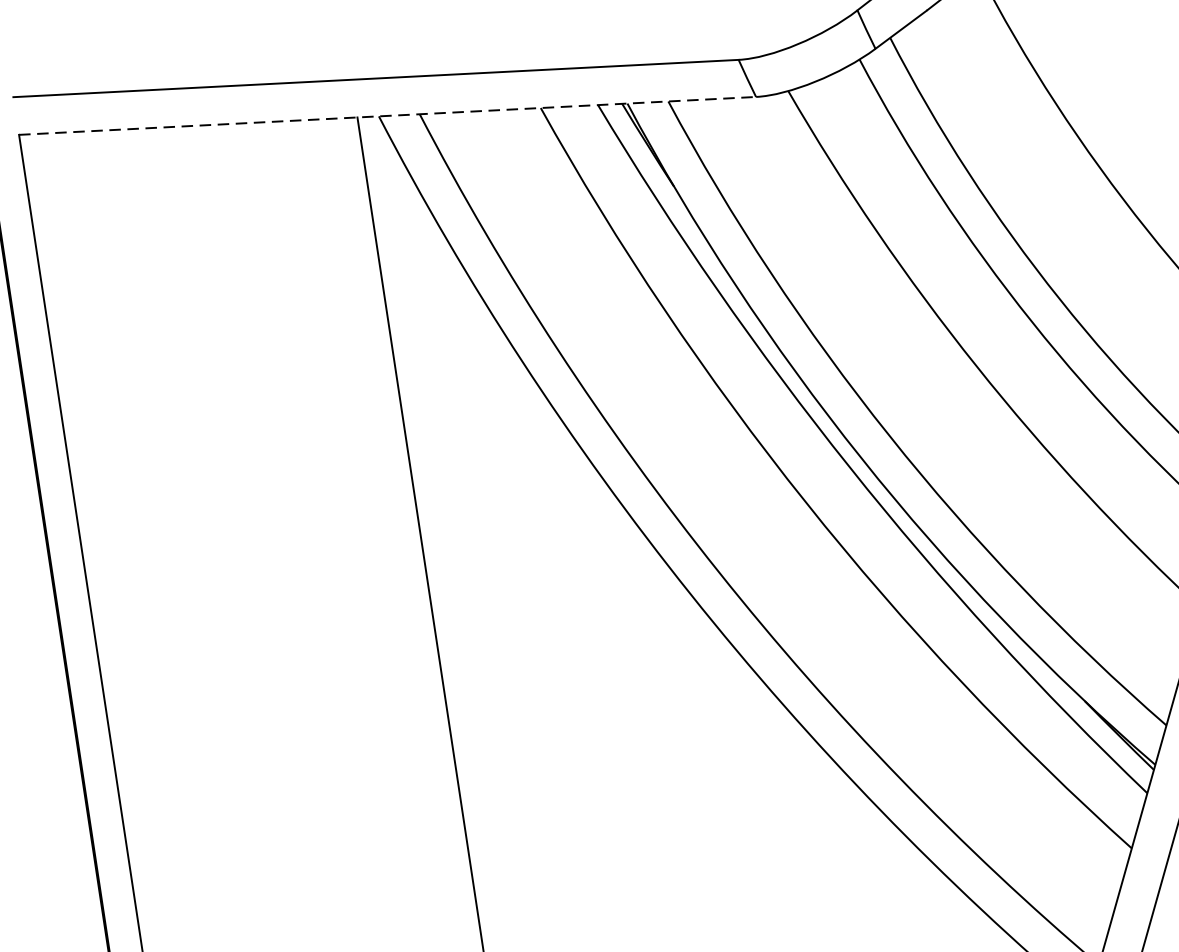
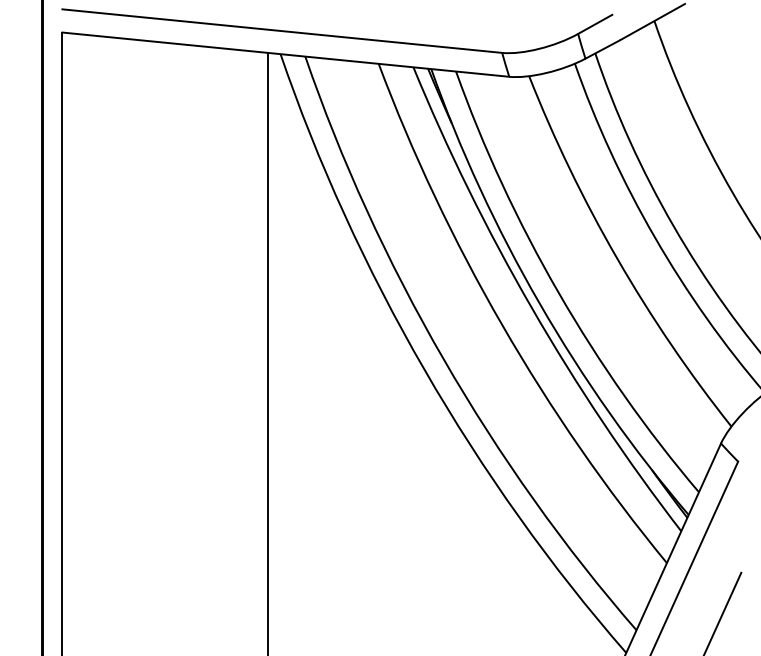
line: (386, 115) -> (285, 54), dashed -> solid

